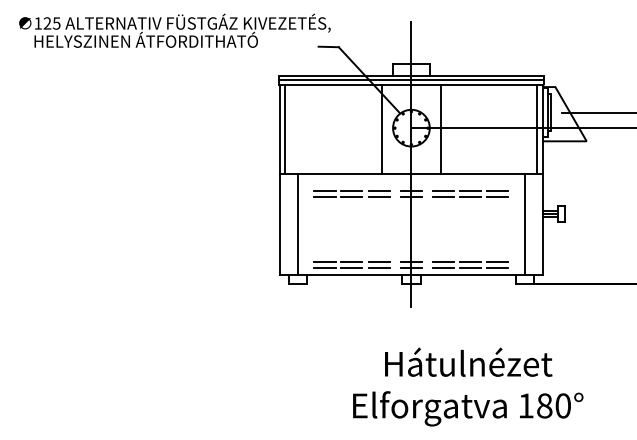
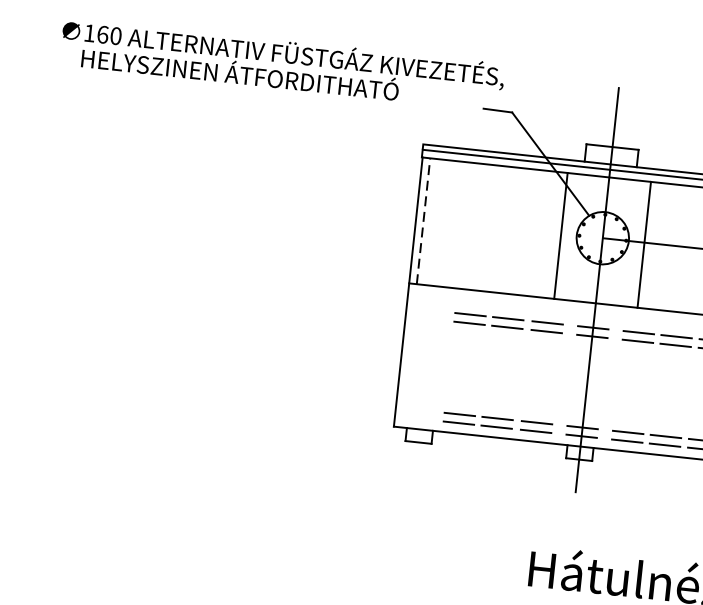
text: (51, 23) -> (108, 35), 125 -> 160
line: (285, 129) -> (424, 221), solid -> dashed
line: (298, 224) -> (428, 357), removed

